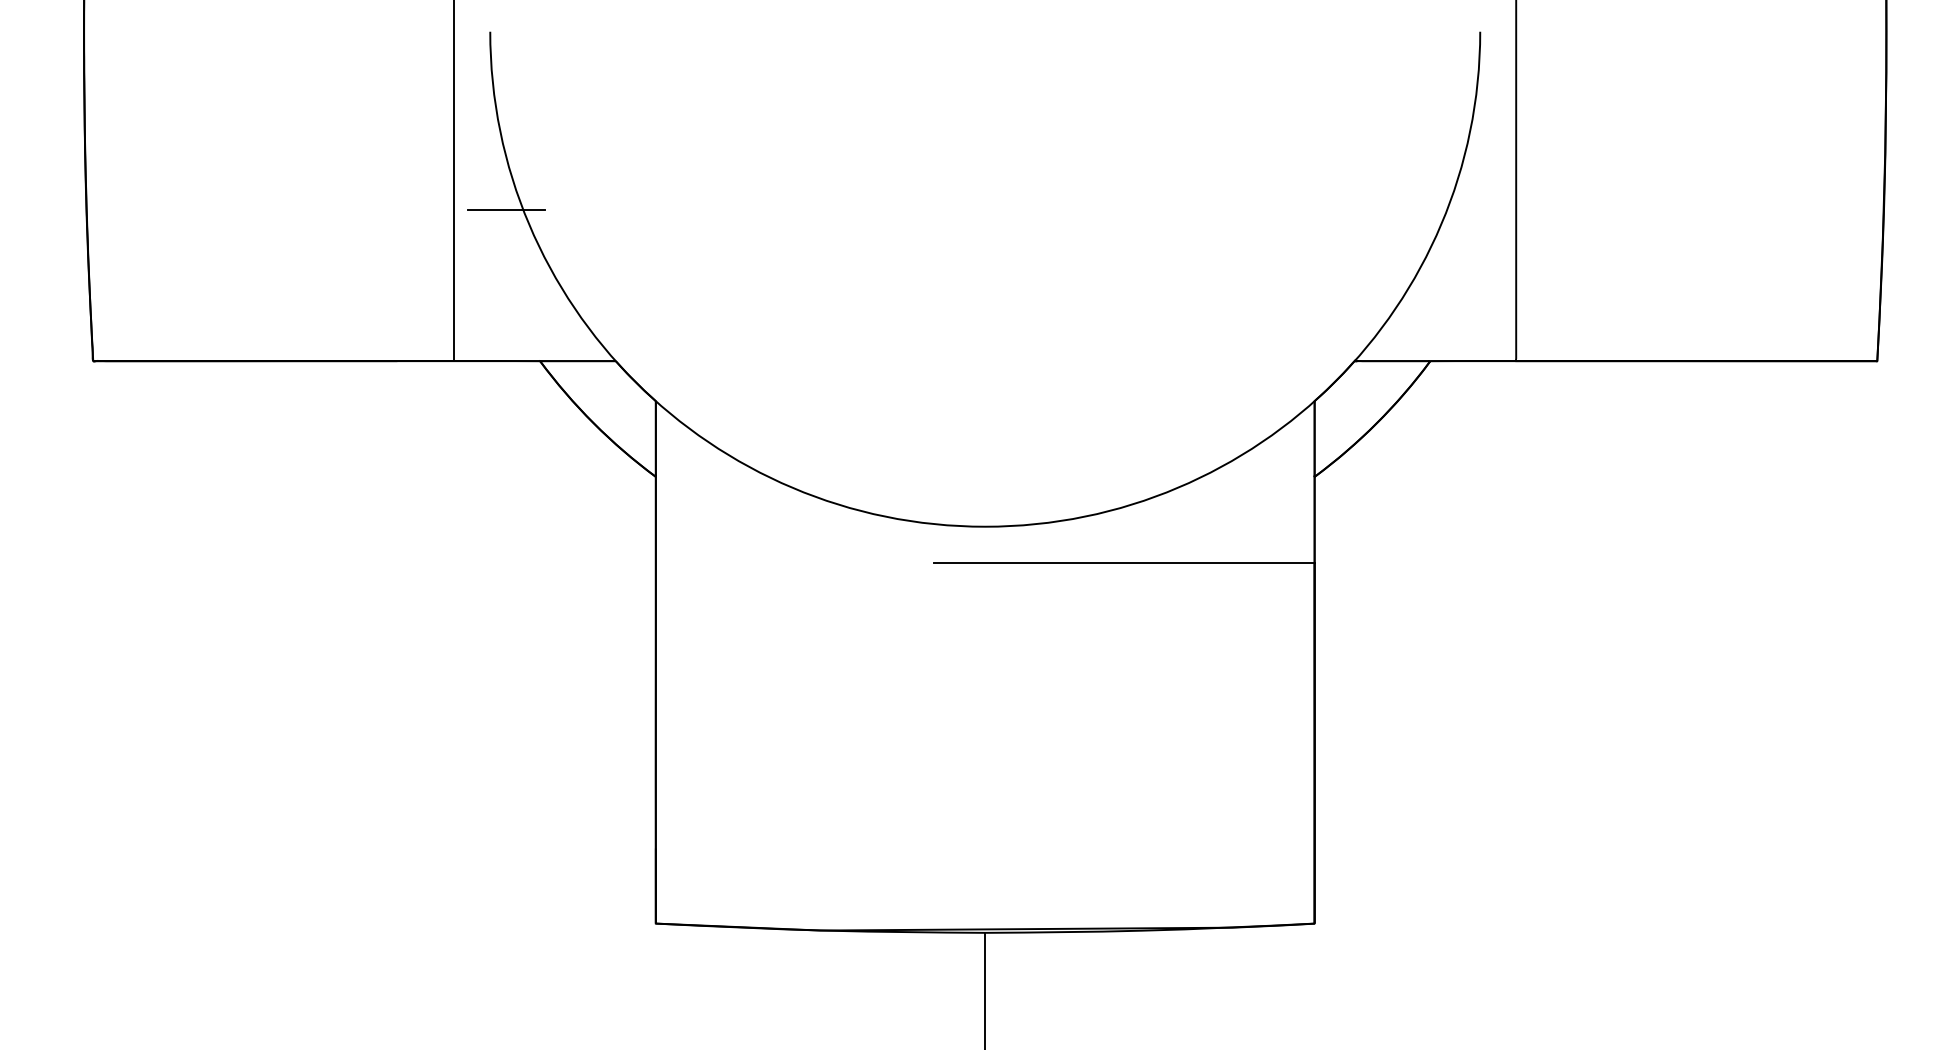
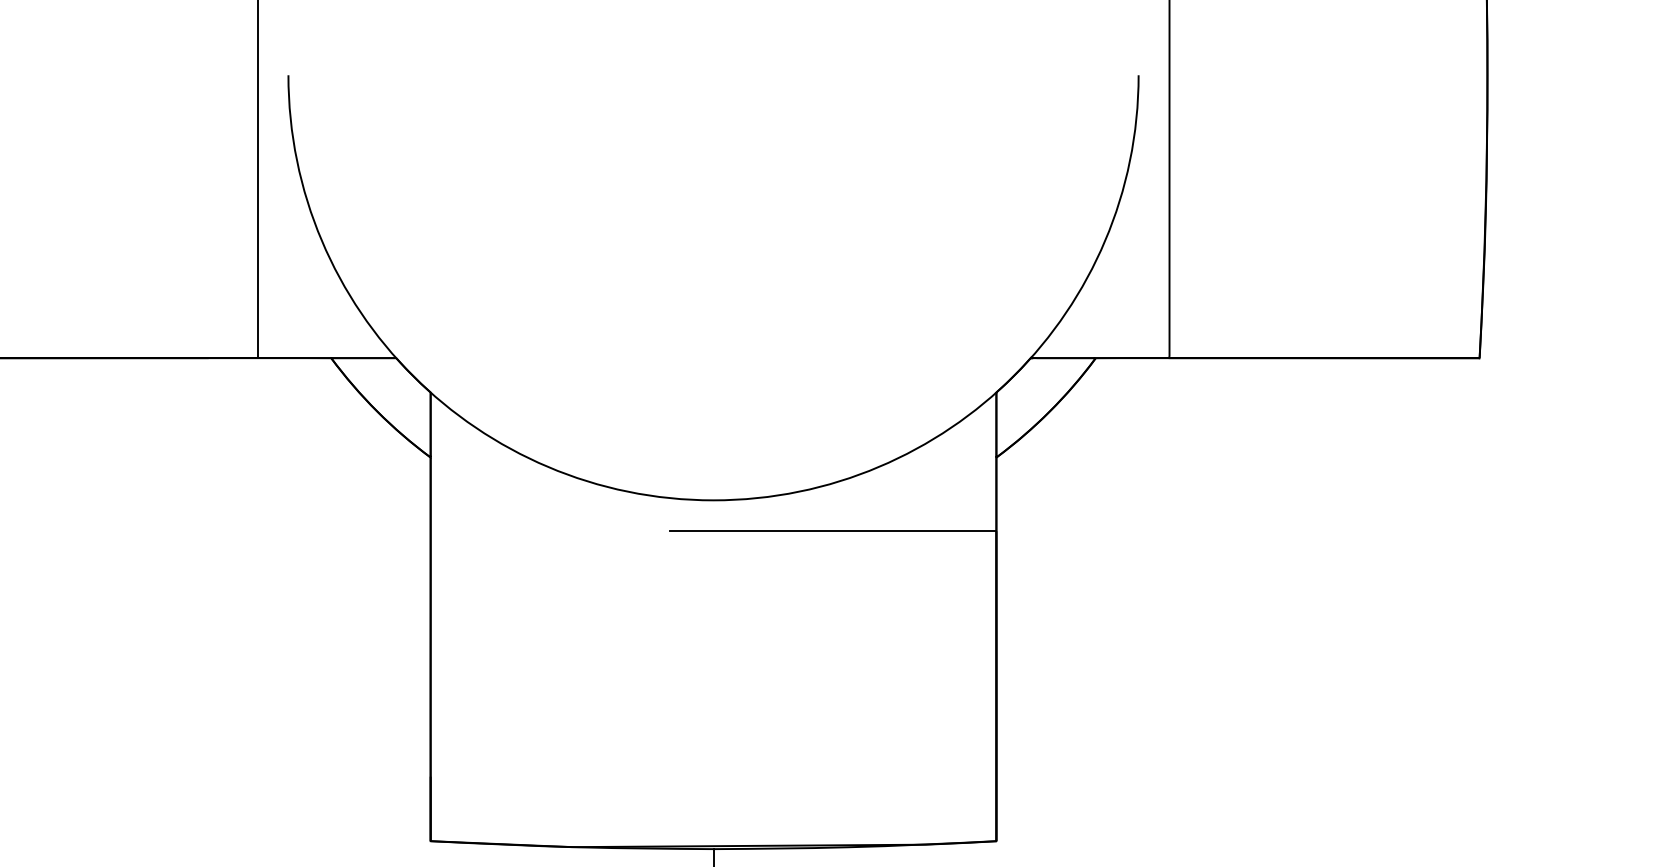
line: (505, 209) -> (301, 227), removed

